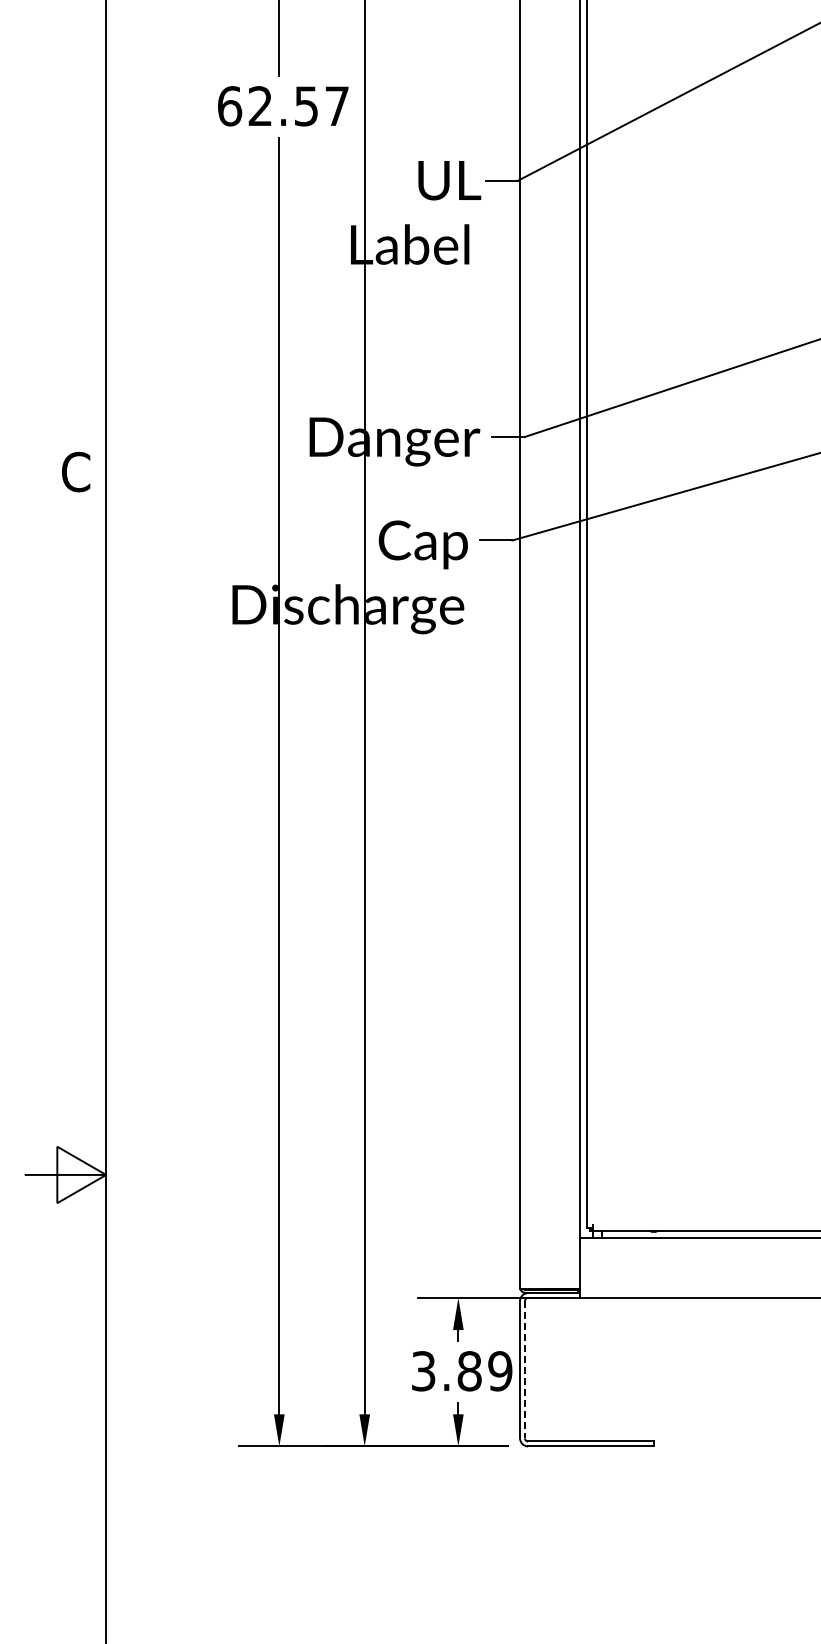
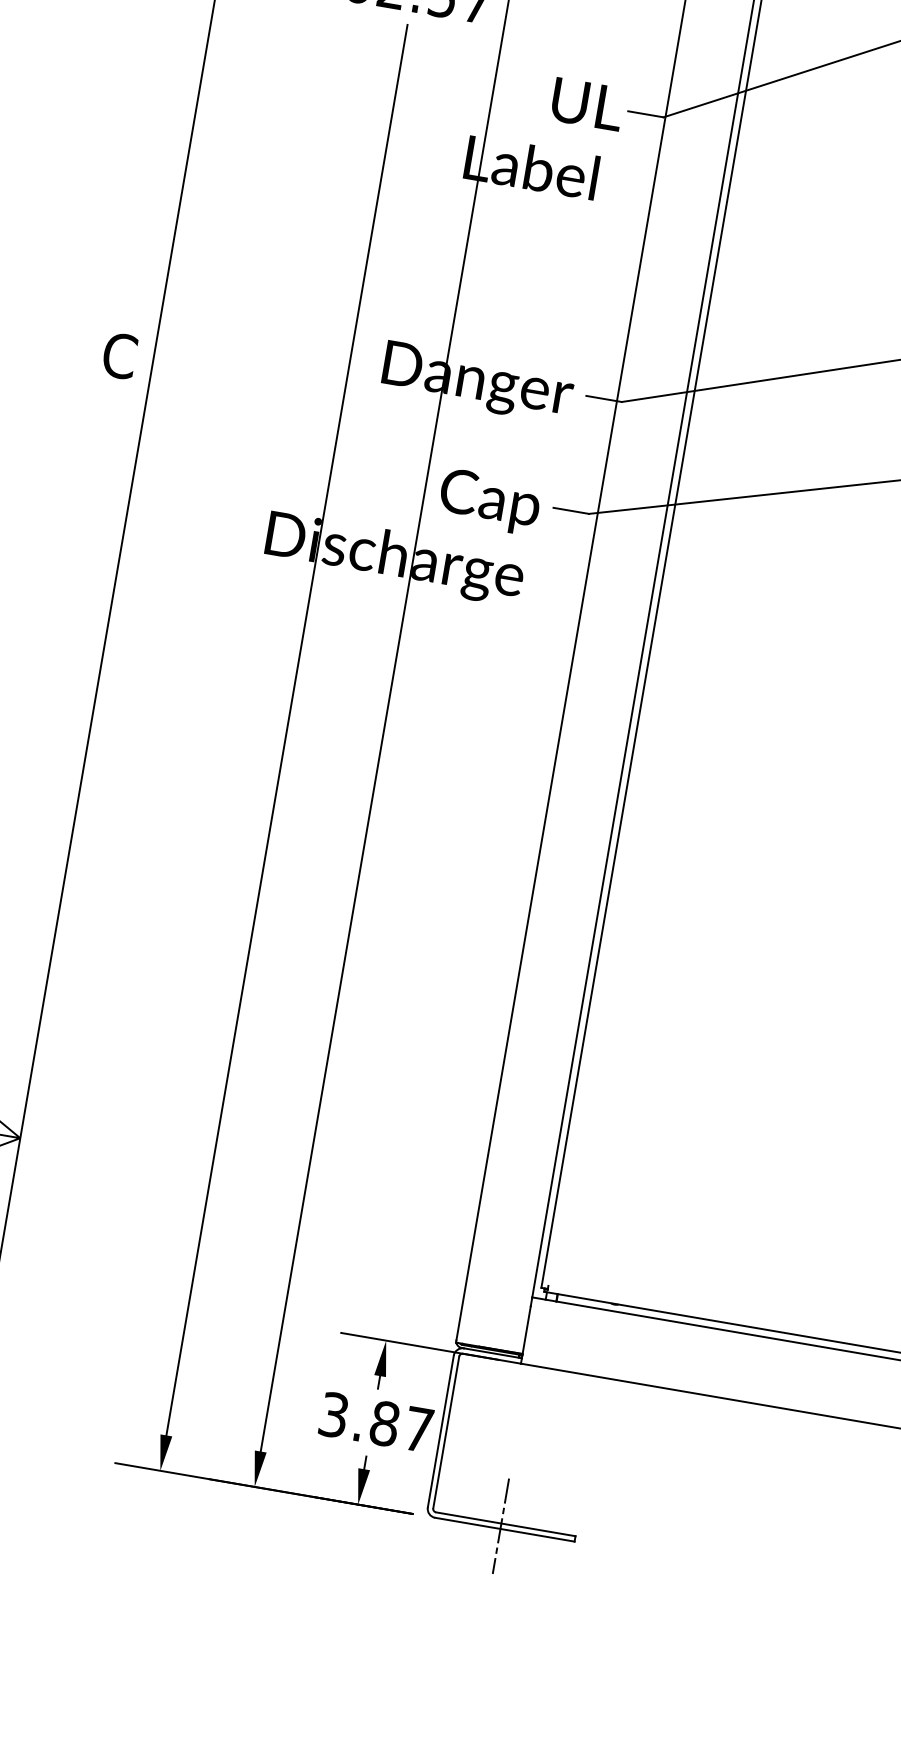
line: (524, 1369) -> (445, 1432), dashed -> solid
text: (500, 1371) -> (418, 1429), 3.89 -> 3.87
line: (587, 1443) -> (501, 1525), added

